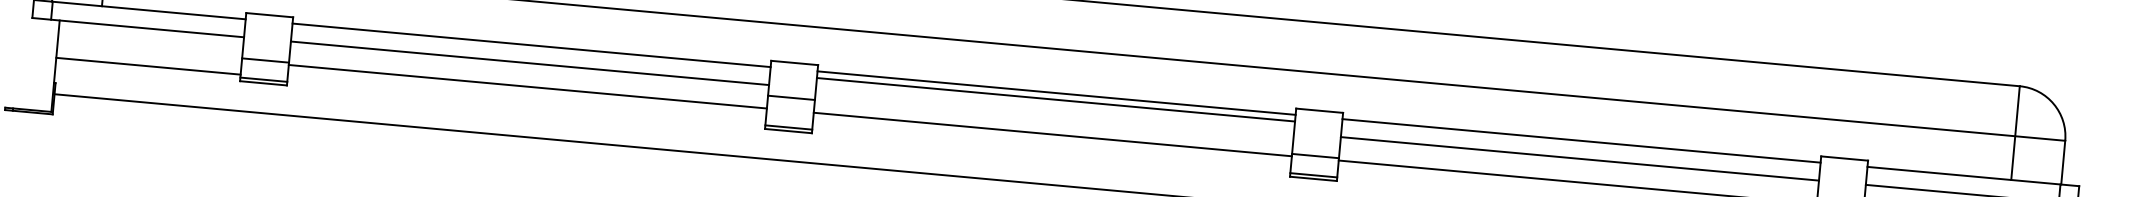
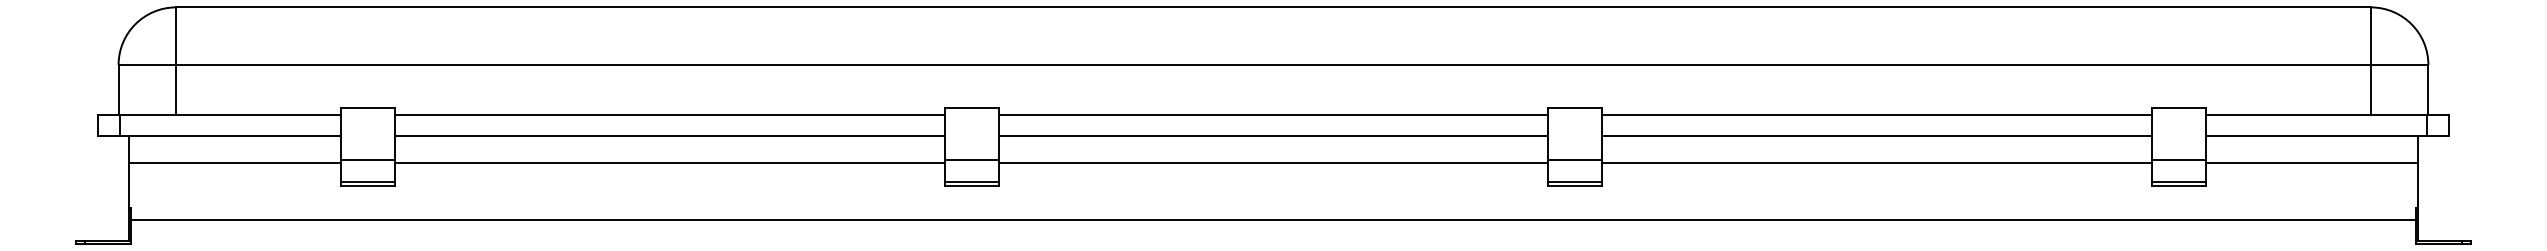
line: (148, 66) -> (235, 162), moved
line: (791, 98) -> (971, 160), moved
line: (1056, 99) -> (1273, 135), moved

